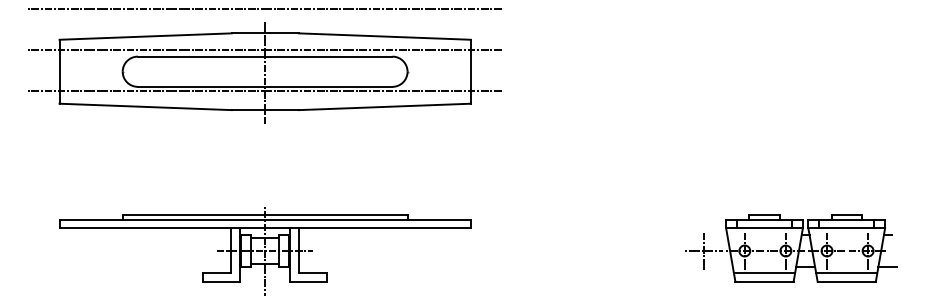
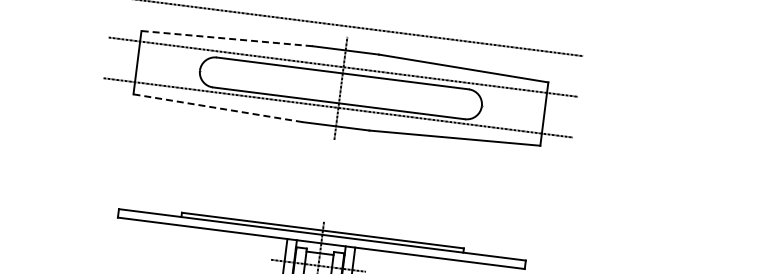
line: (145, 36) -> (226, 38), solid -> dashed
line: (146, 106) -> (219, 107), solid -> dashed

